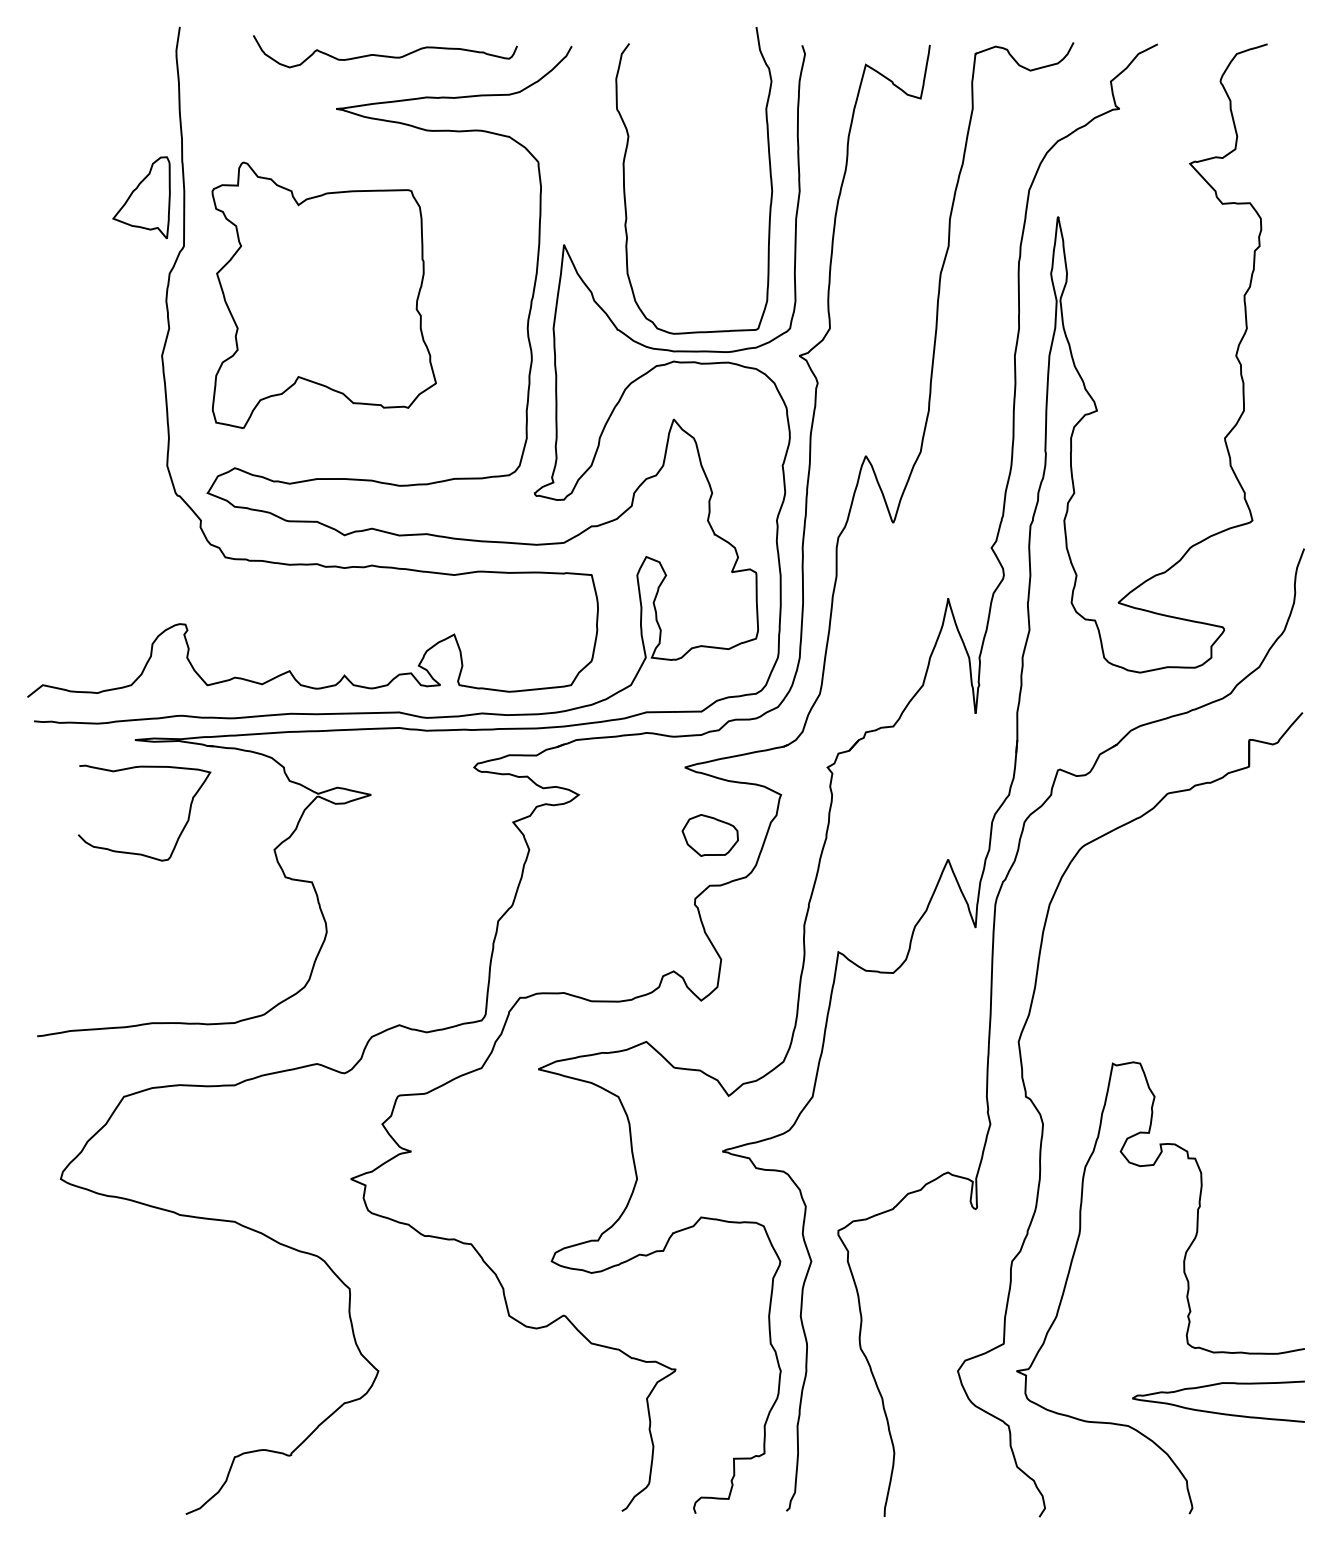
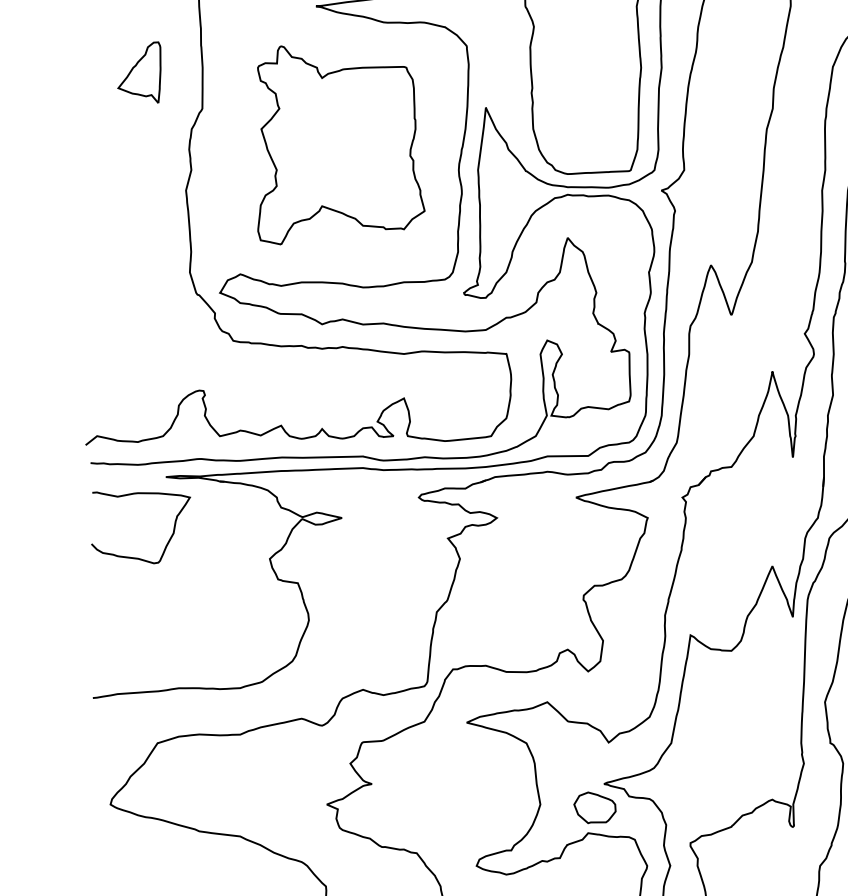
part: (141, 197) -> (139, 72), moved
part: (323, 294) -> (340, 144), moved
part: (709, 835) -> (594, 807), moved
curve: (141, 853) -> (138, 557), moved

